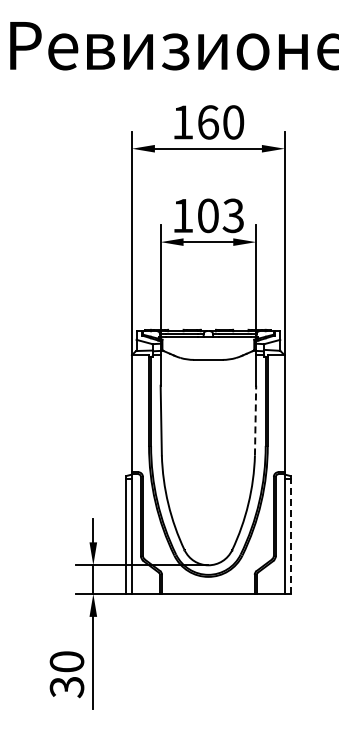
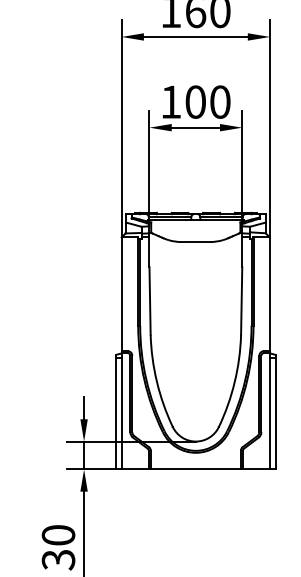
text: (233, 215) -> (220, 101), 103 -> 100
line: (255, 420) -> (241, 300), dashed -> solid
line: (290, 536) -> (275, 413), dashed -> solid

